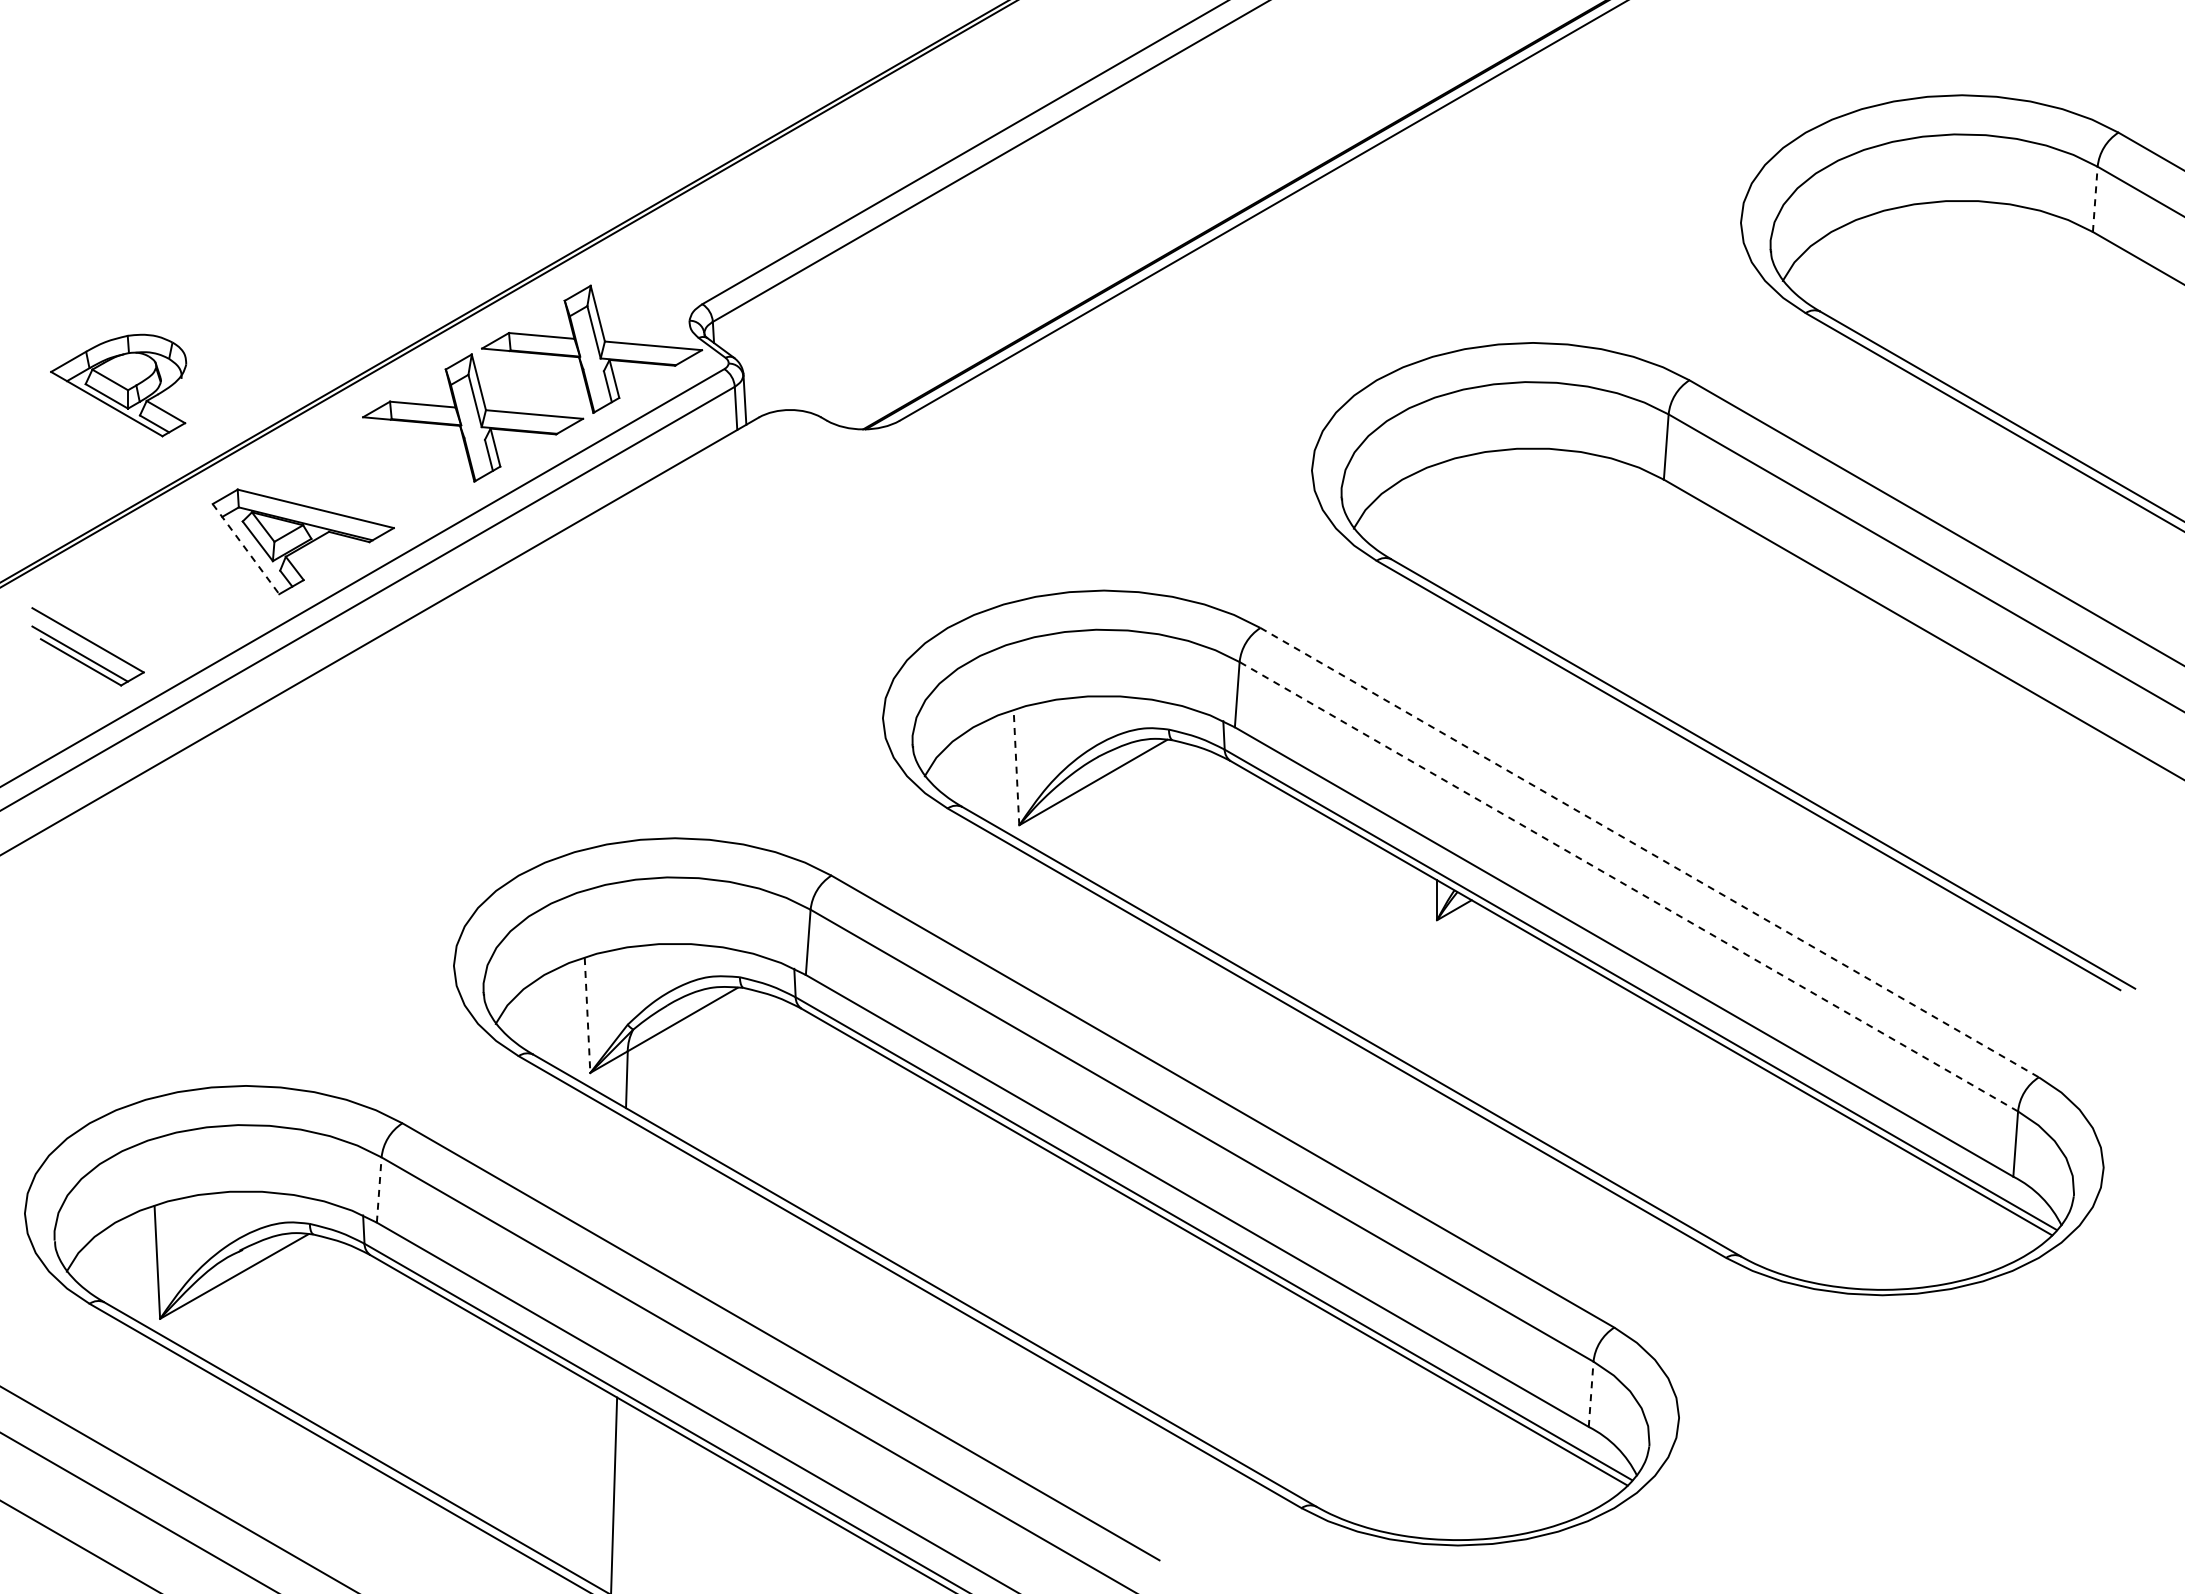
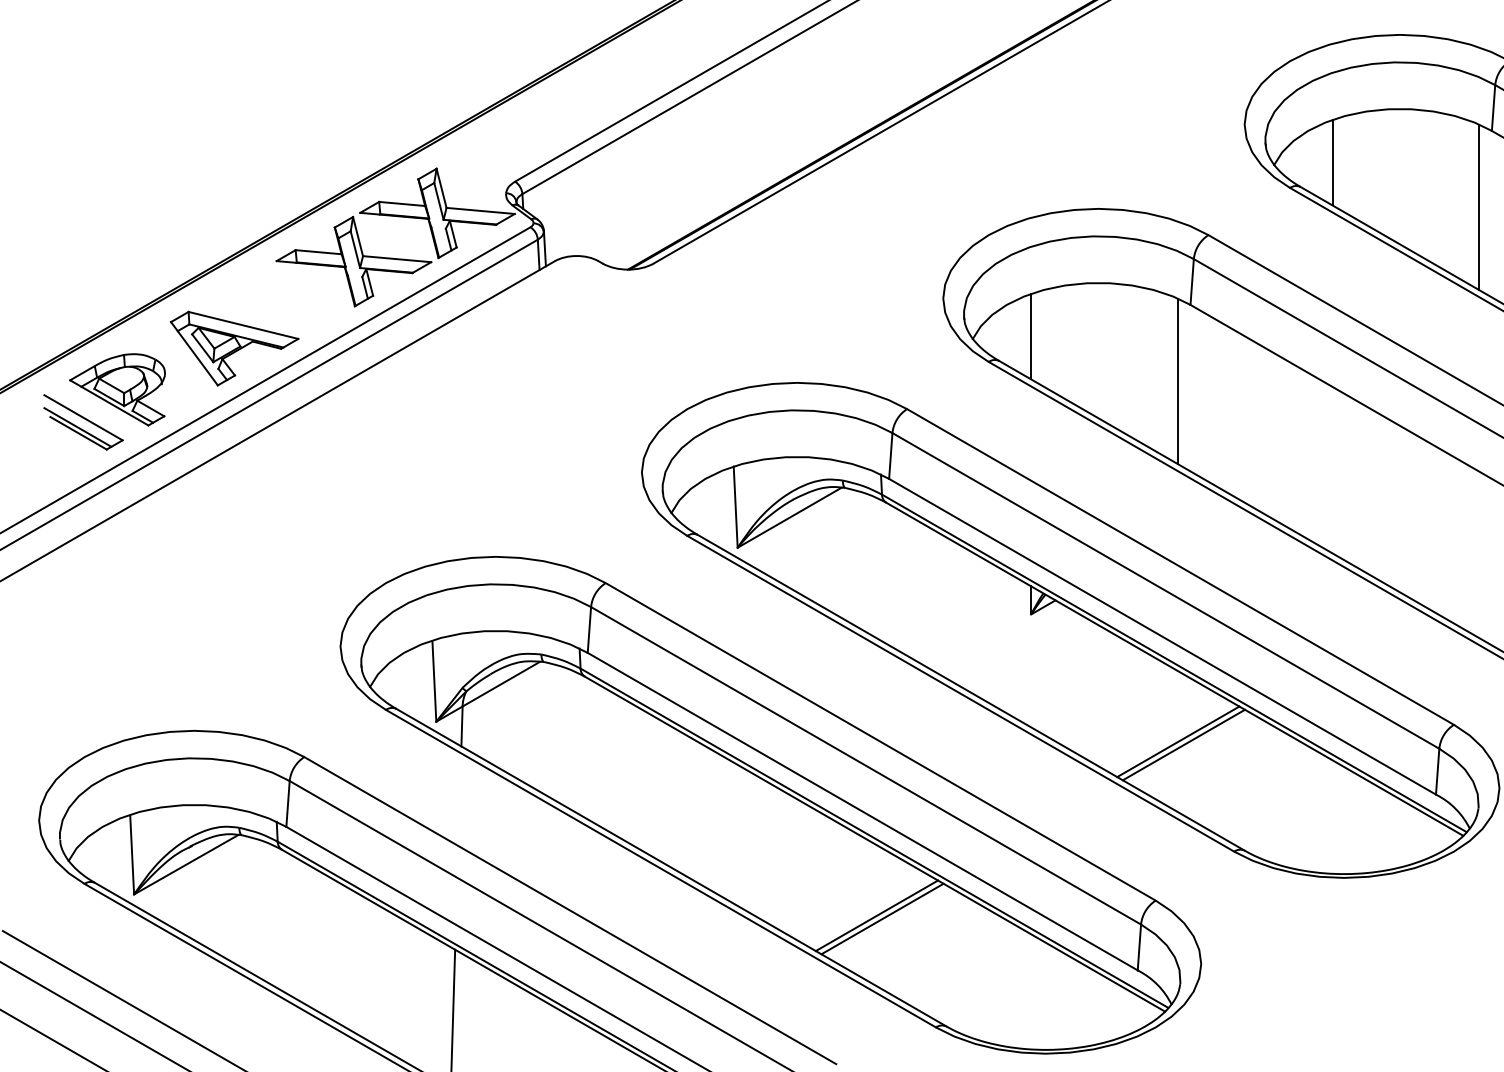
line: (2095, 199) -> (1493, 108), dashed -> solid
line: (1866, 276) -> (1332, 162), added
line: (2075, 340) -> (1479, 207), added
part: (118, 385) -> (117, 389), moved
line: (1437, 524) -> (1031, 336), added
line: (246, 549) -> (194, 353), dashed -> solid
line: (1646, 588) -> (1178, 381), added
line: (1016, 767) -> (735, 507), dashed -> solid
line: (1650, 852) -> (1181, 566), dashed -> solid
line: (1628, 886) -> (1165, 590), dashed -> solid
line: (587, 1015) -> (434, 681), dashed -> solid
line: (1646, 1101) -> (1178, 741), added
line: (1654, 1105) -> (1183, 744), added
line: (379, 1190) -> (288, 804), dashed -> solid
line: (1217, 1349) -> (876, 915), added
line: (1225, 1353) -> (882, 918), added
line: (1591, 1394) -> (1139, 947), dashed -> solid

